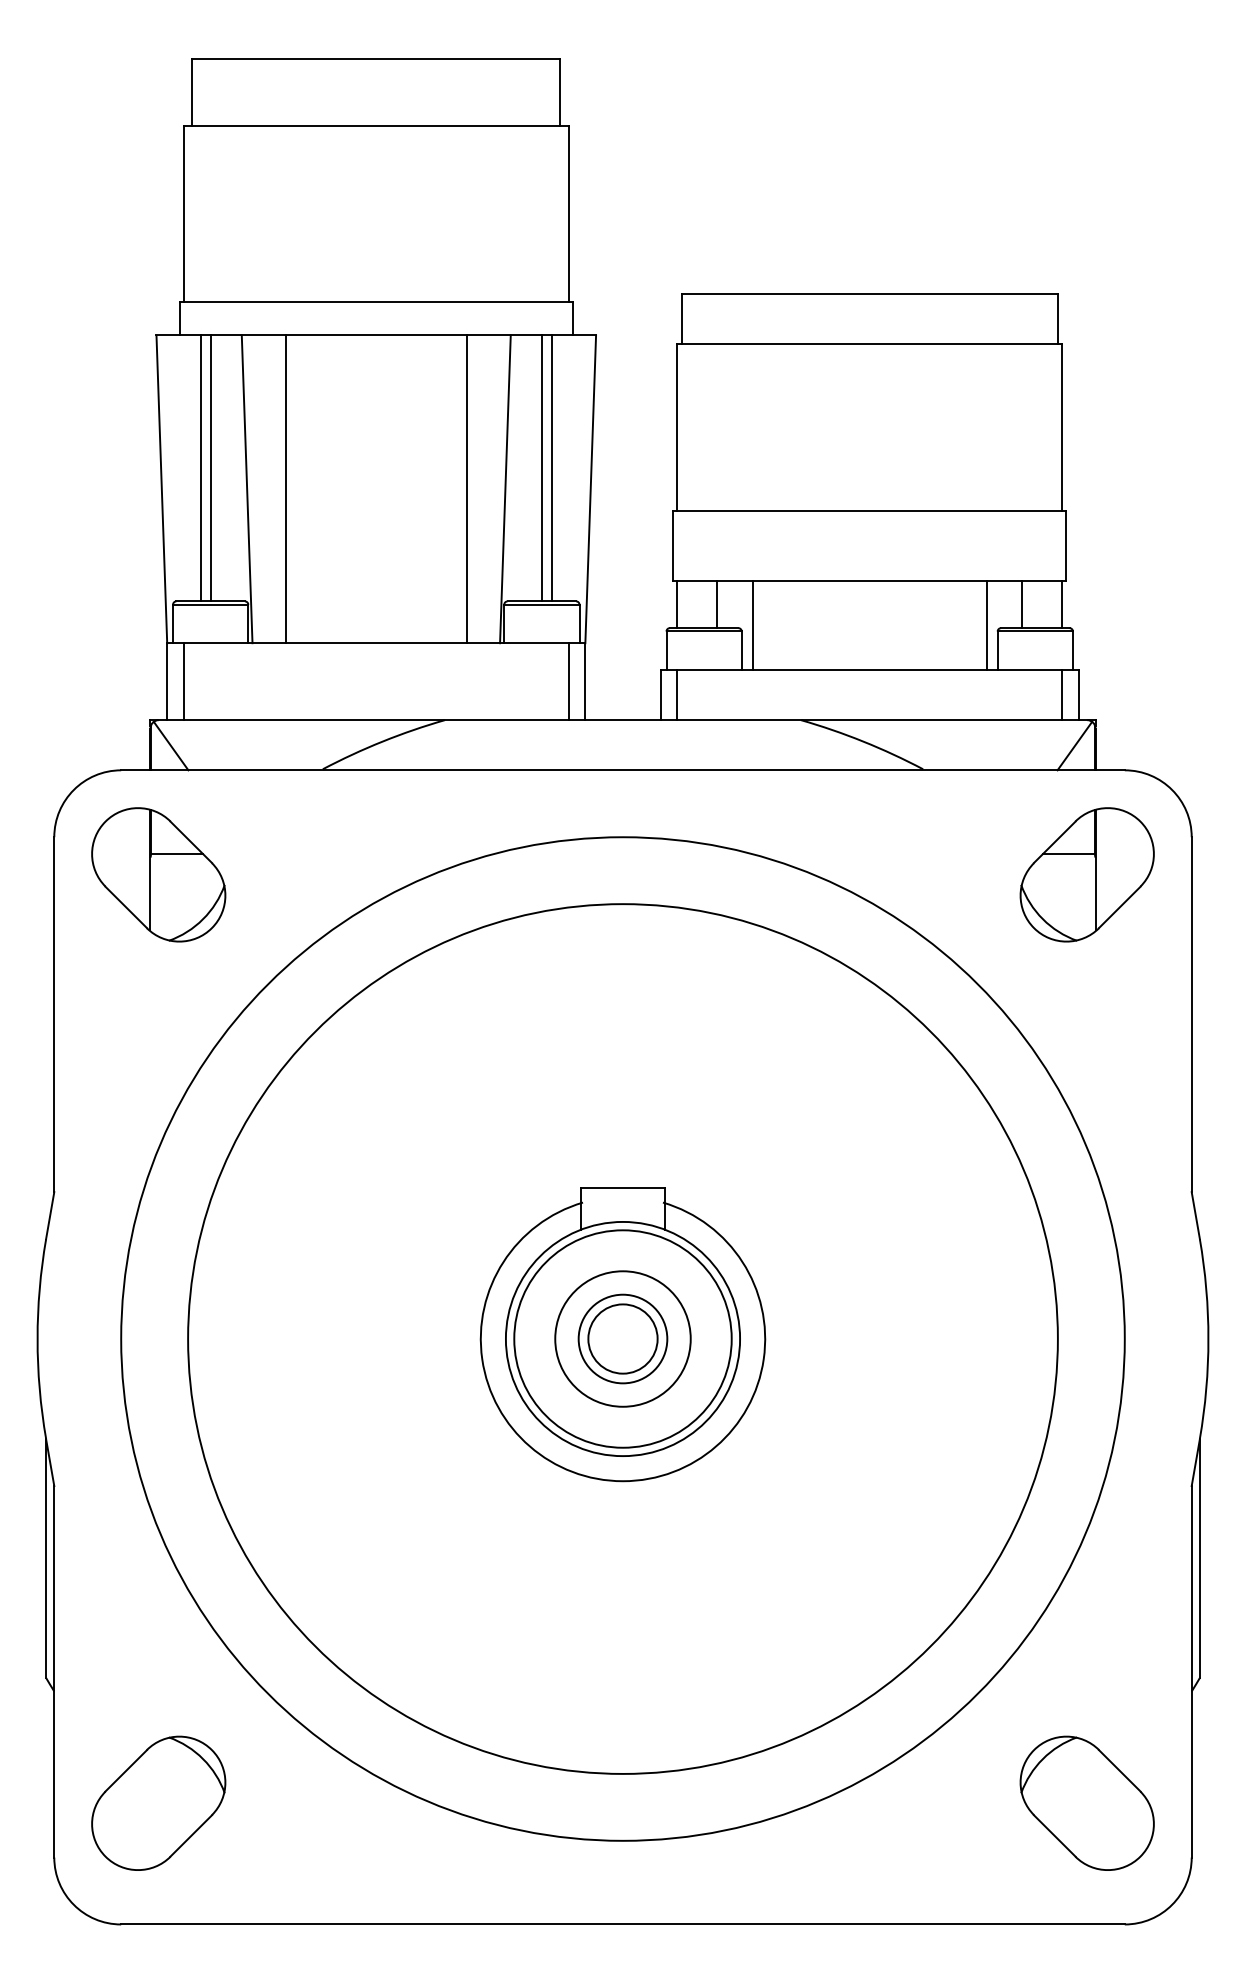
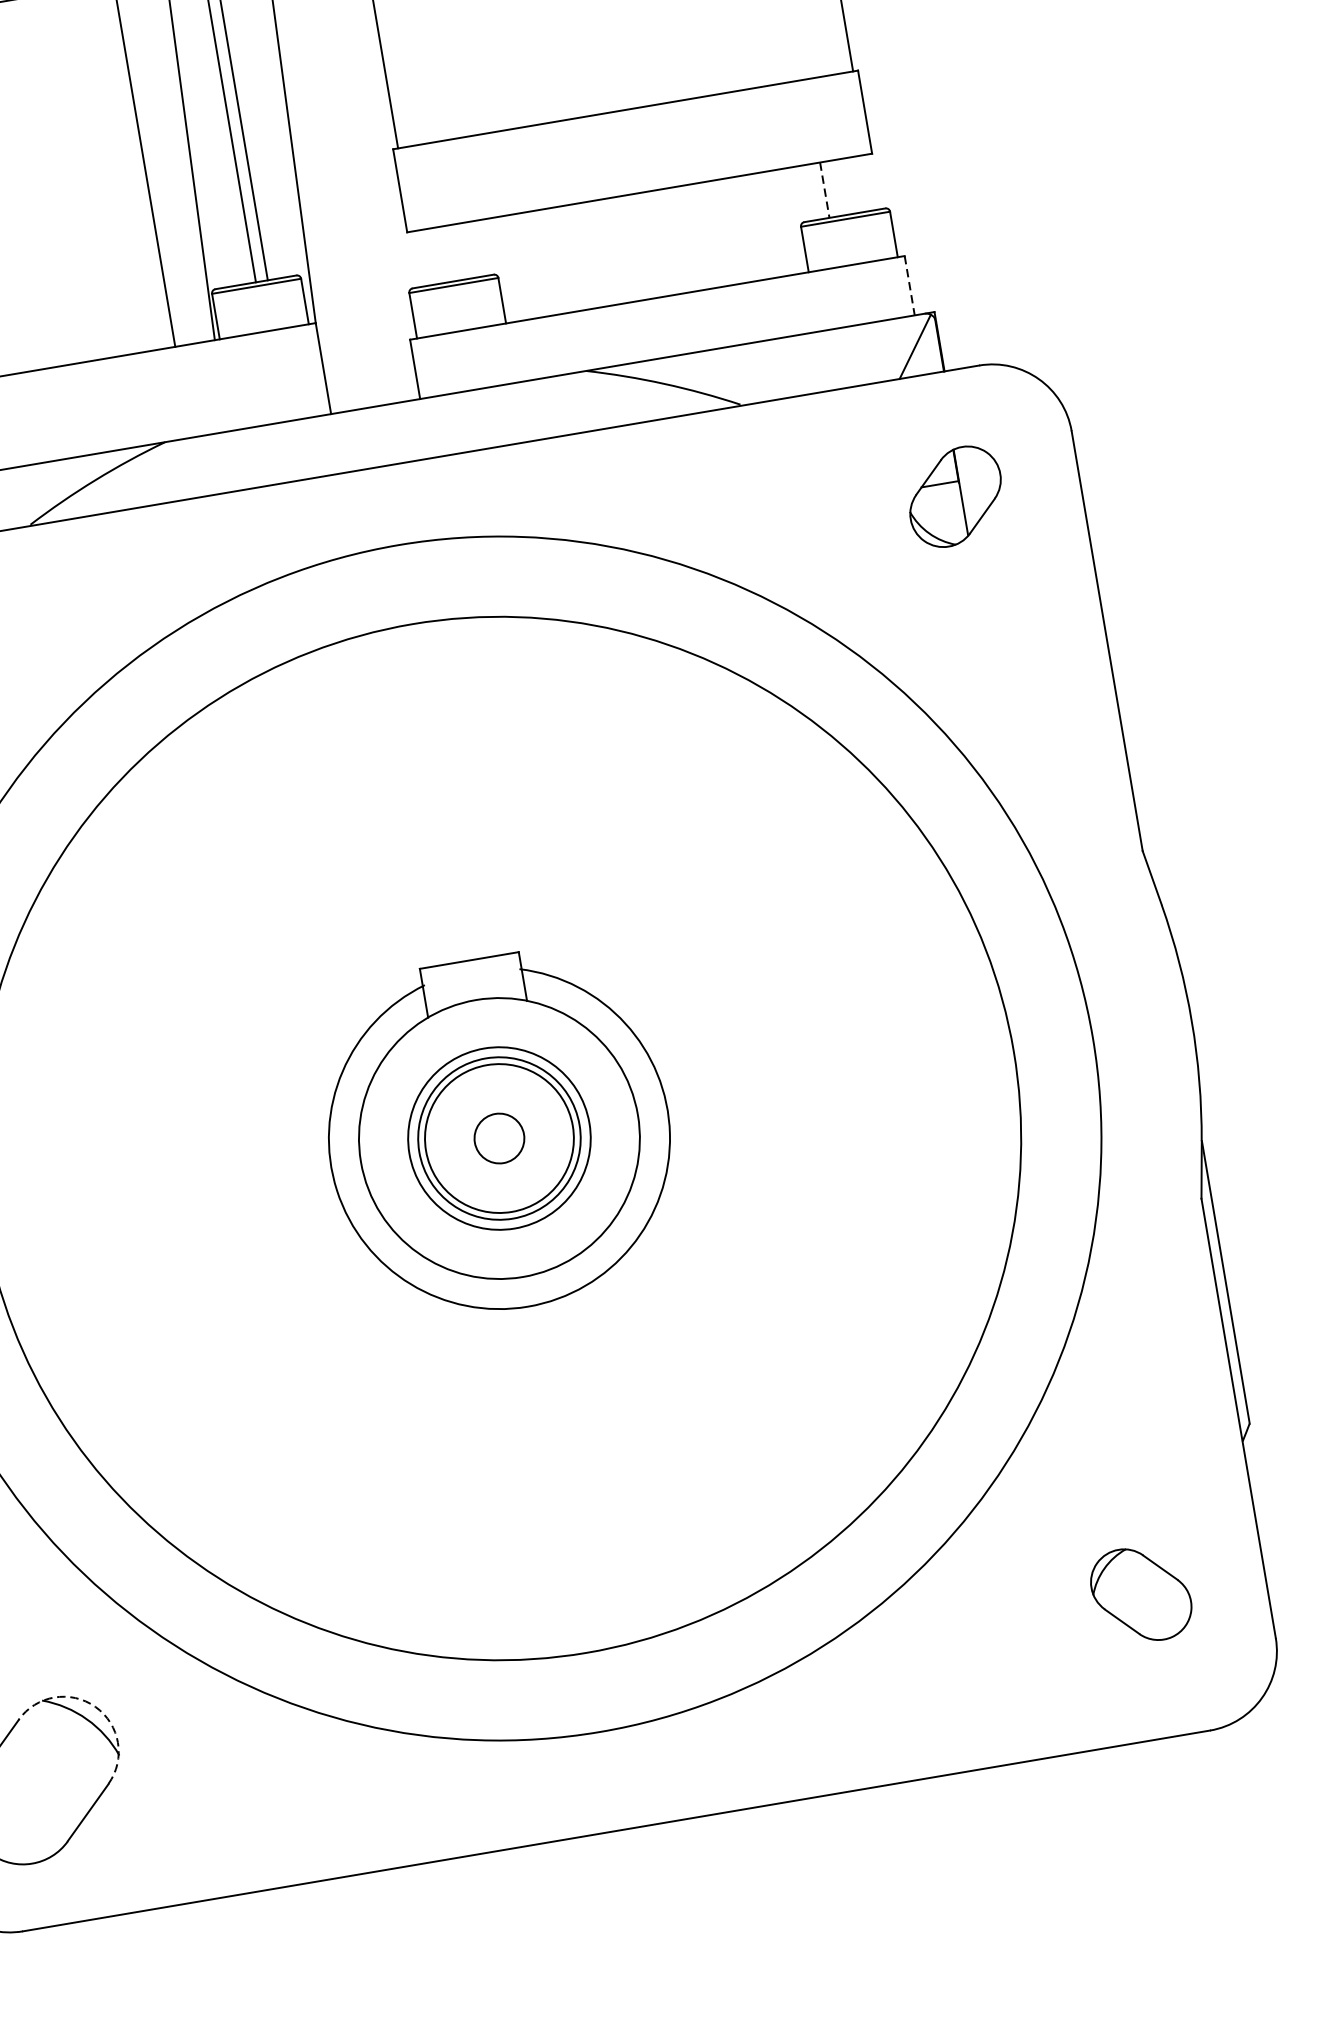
line: (677, 604) -> (416, 258), removed
line: (717, 604) -> (464, 250), removed
line: (1062, 604) -> (872, 181), removed
line: (1022, 605) -> (825, 191), solid -> dashed
line: (752, 625) -> (509, 268), removed
line: (986, 625) -> (786, 221), removed
line: (568, 681) -> (303, 371), removed
line: (677, 694) -> (434, 365), removed
line: (1062, 694) -> (890, 288), removed
line: (1078, 695) -> (909, 286), solid -> dashed
part: (1086, 874) -> (954, 496), size x0.6
circle: (622, 1338) -> (498, 1138), size x0.6
circle: (622, 1338) -> (498, 1138), size x0.7
circle: (622, 1338) -> (498, 1138), size x1.4
arc: (211, 1750) -> (95, 1707), solid -> dashed
part: (1086, 1802) -> (1140, 1593), size x0.6

